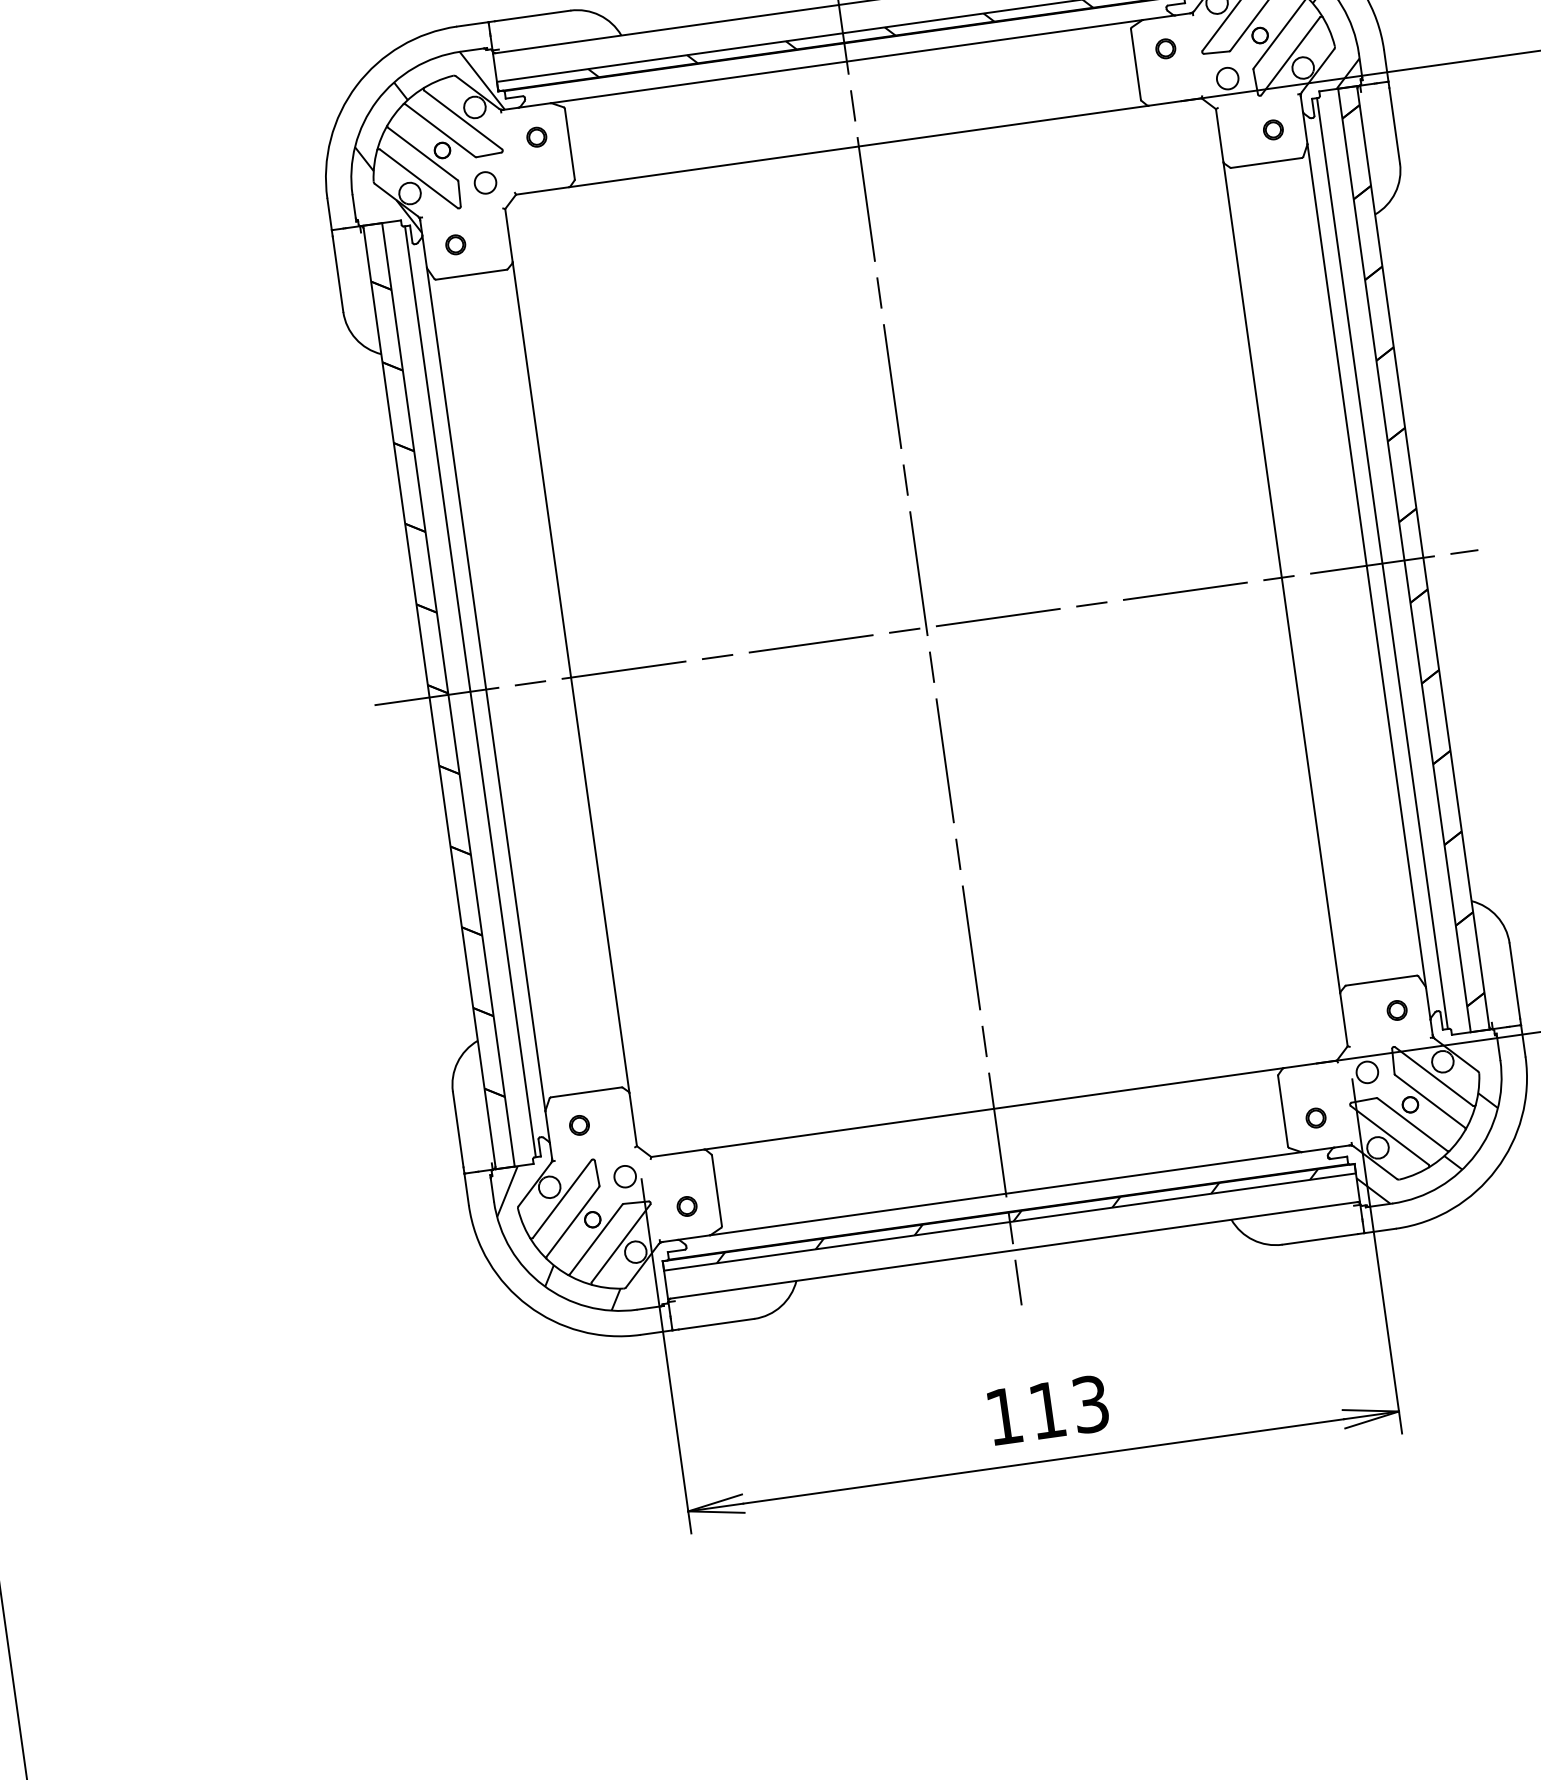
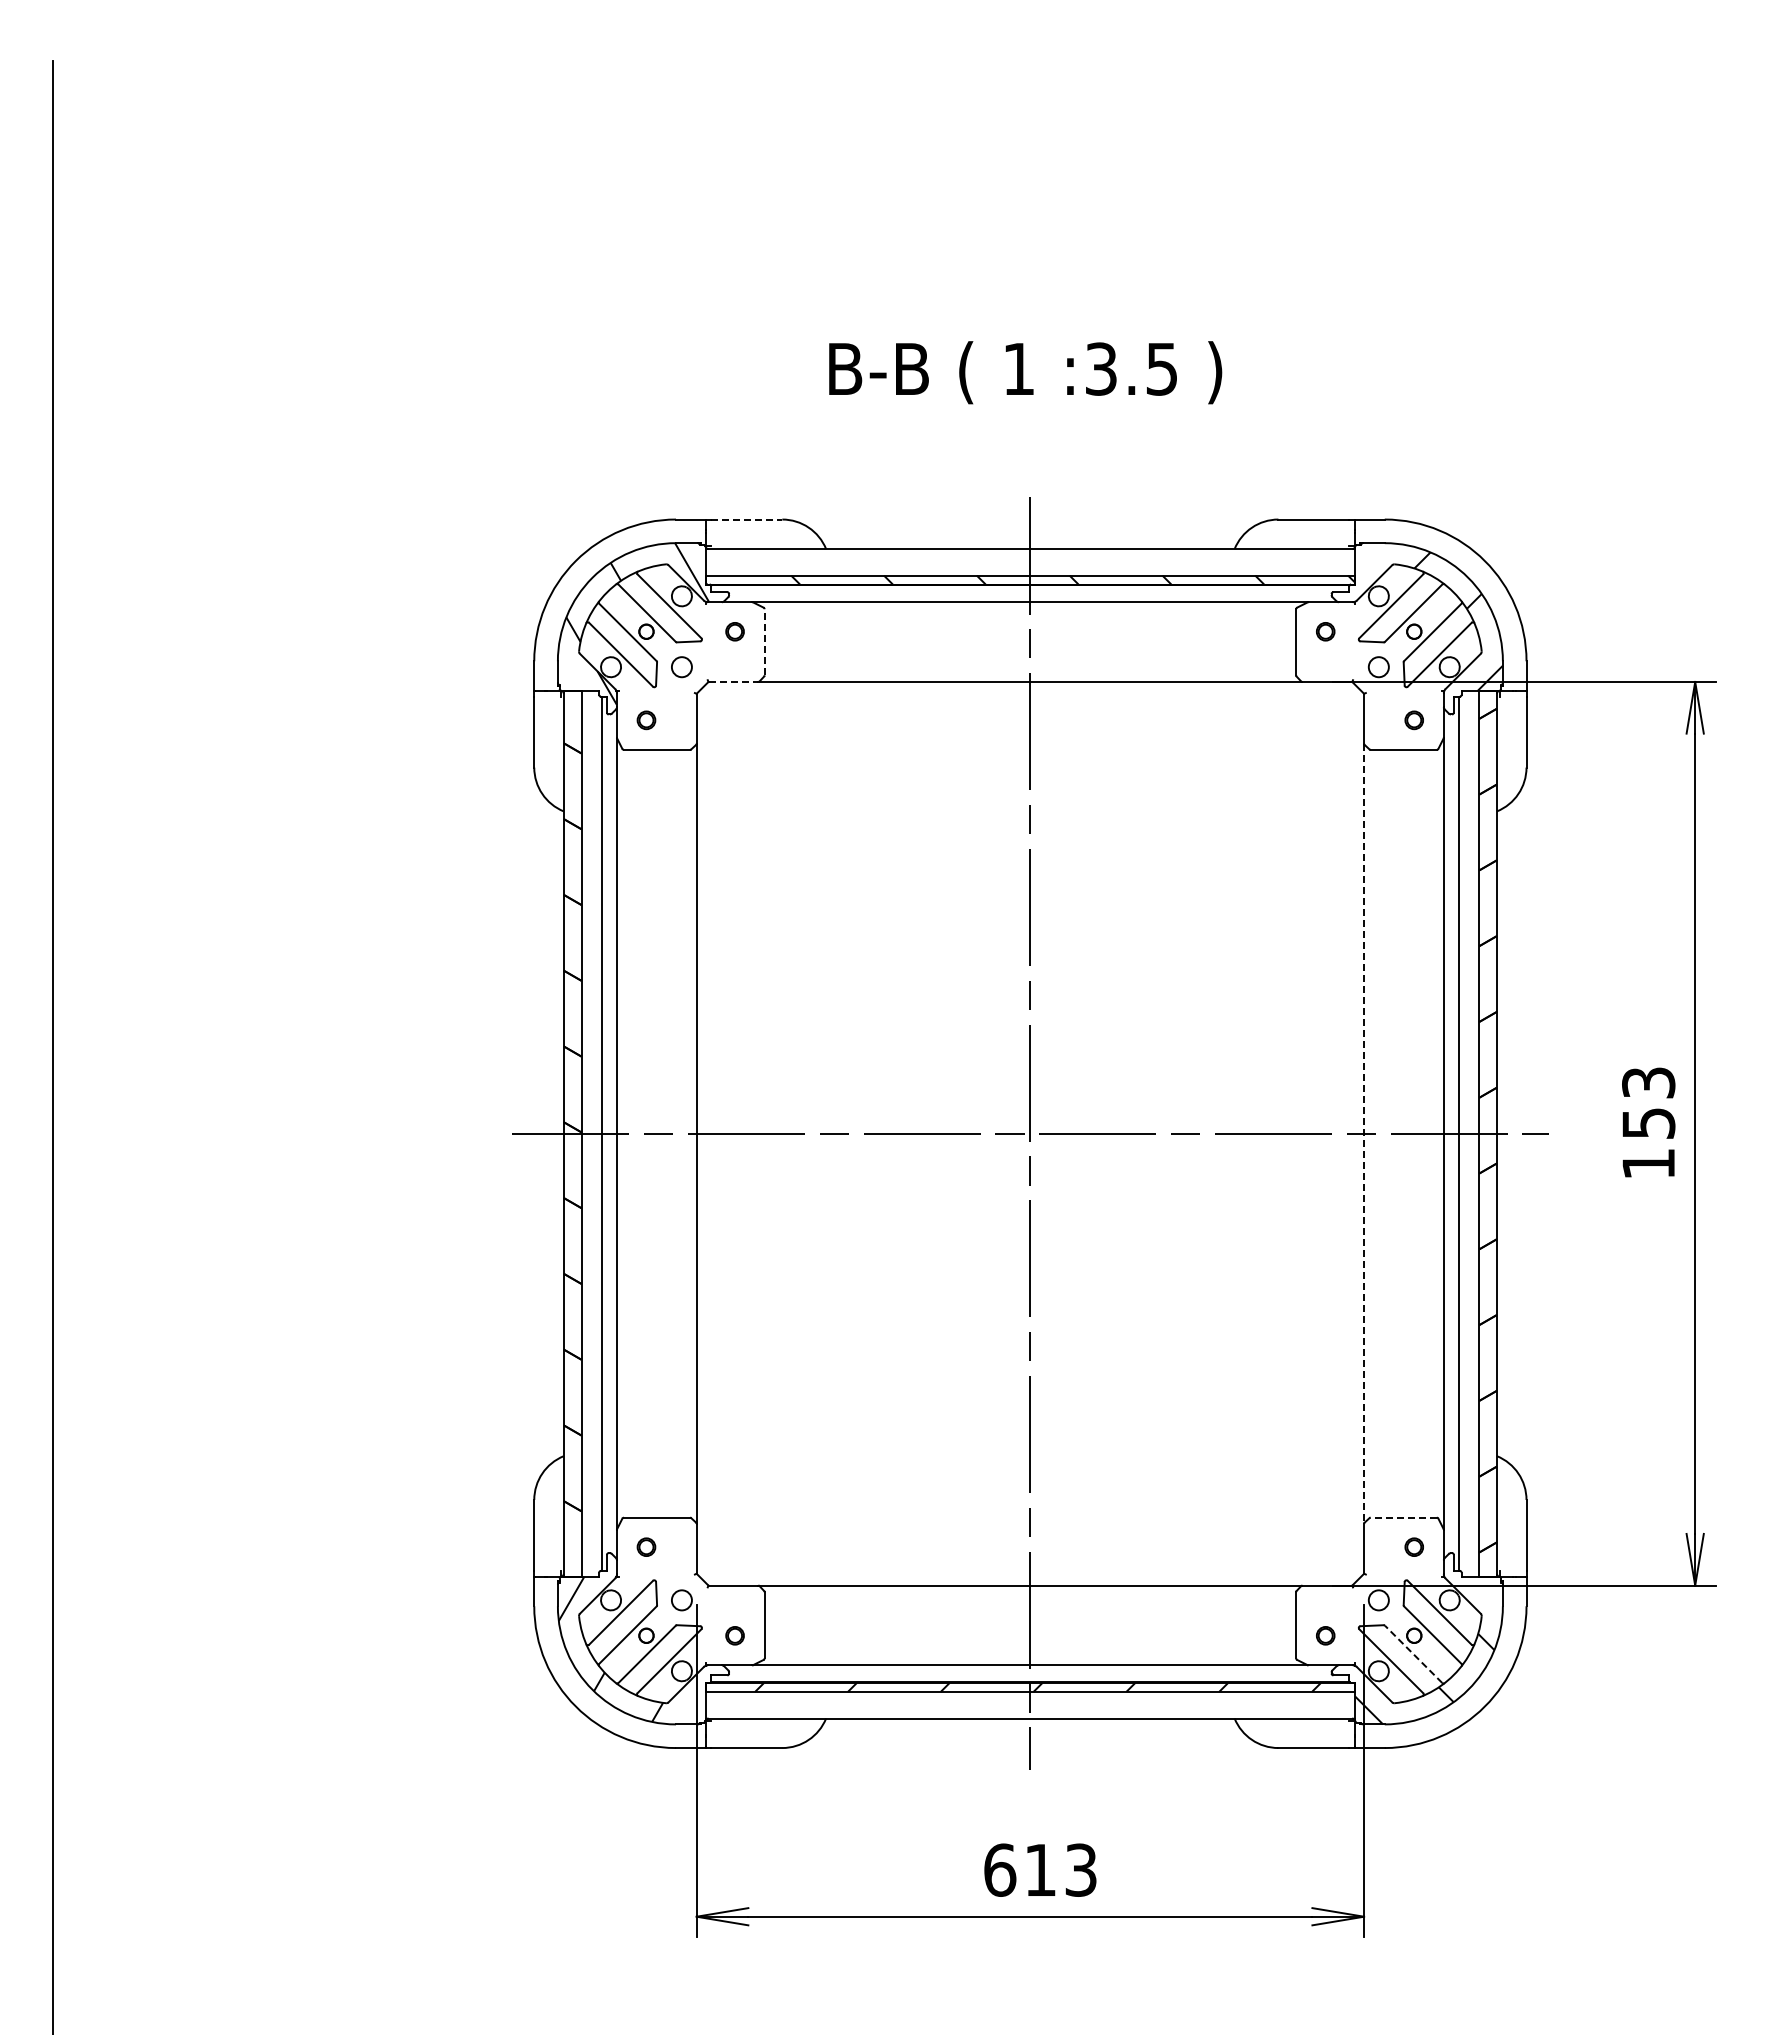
line: (533, 15) -> (747, 519), solid -> dashed
line: (569, 143) -> (764, 641), solid -> dashed
line: (542, 190) -> (733, 681), solid -> dashed
line: (1282, 578) -> (1364, 1134), solid -> dashed
line: (1381, 980) -> (1403, 1517), solid -> dashed
line: (1412, 1124) -> (1413, 1654), solid -> dashed
text: (1004, 1415) -> (1000, 1869), 113 -> 613

